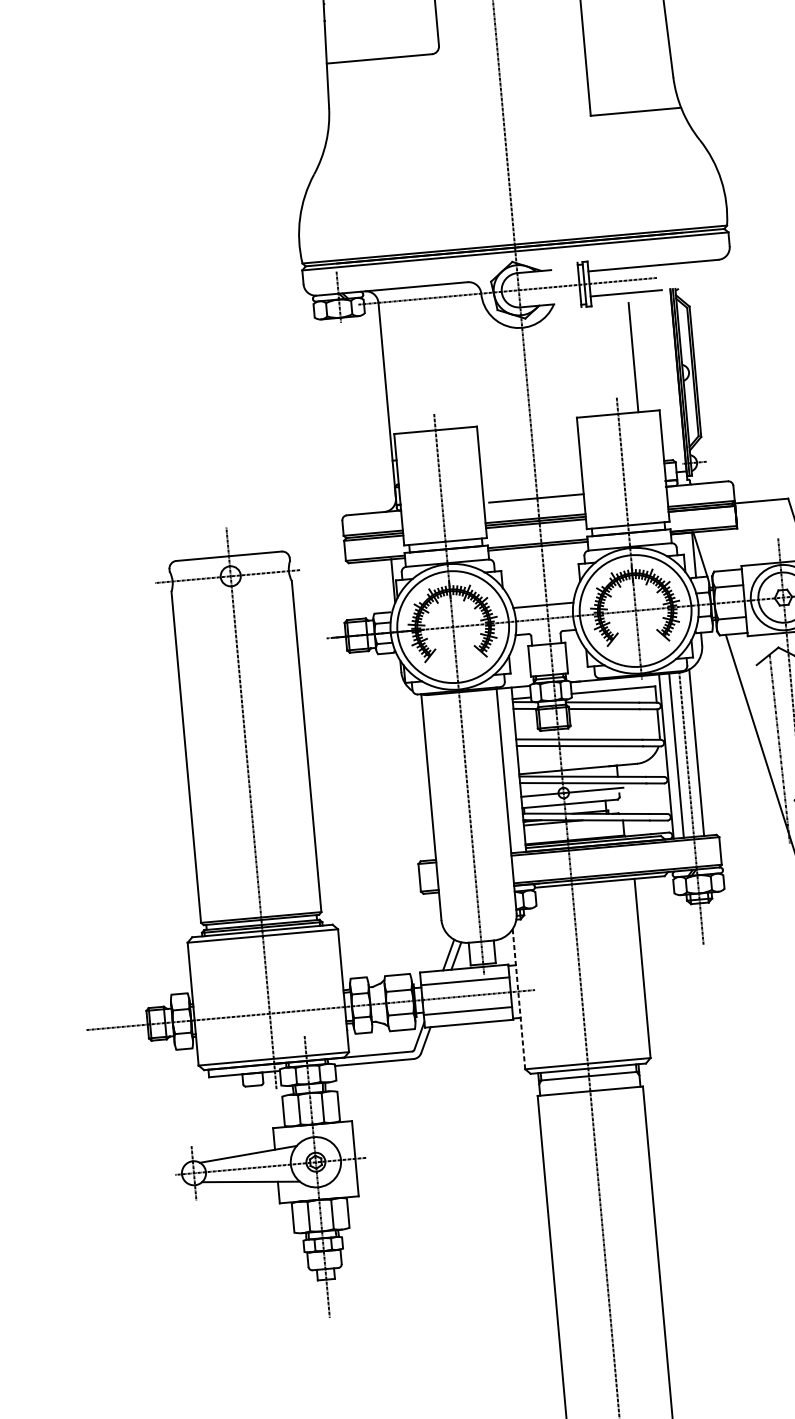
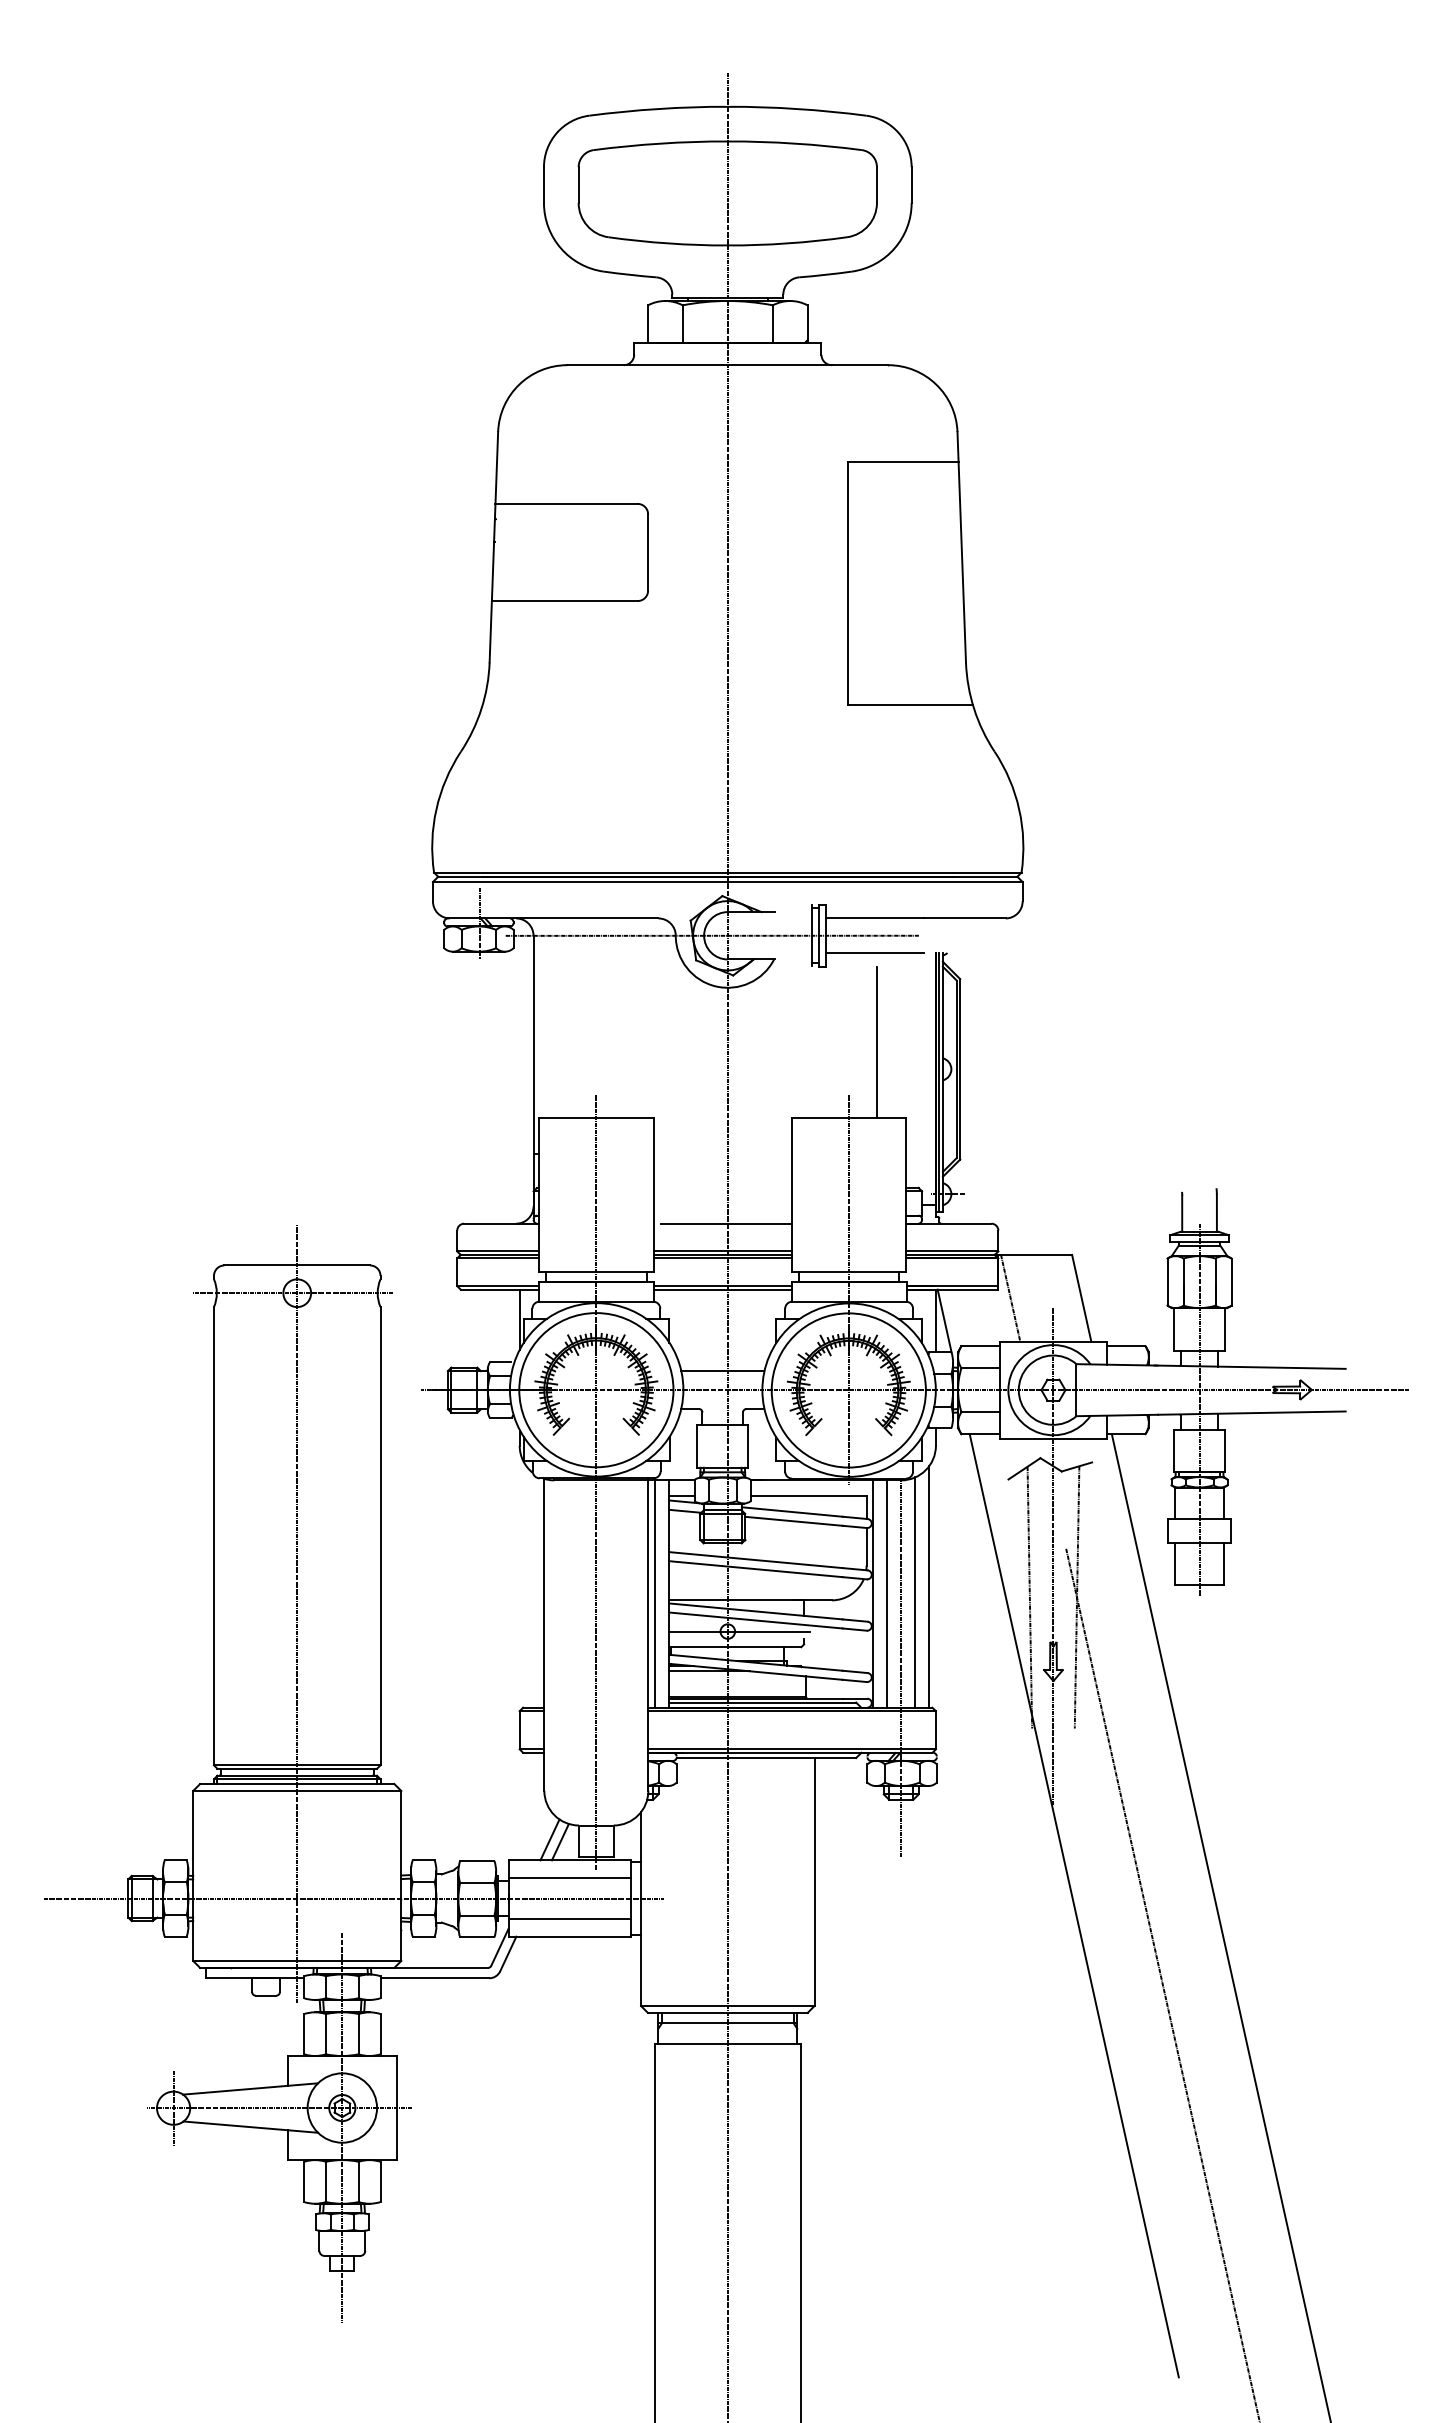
line: (746, 533) -> (1010, 1297), added
line: (706, 747) -> (929, 1586), added
line: (509, 770) -> (655, 1593), added
line: (519, 999) -> (641, 1909), dashed -> solid

